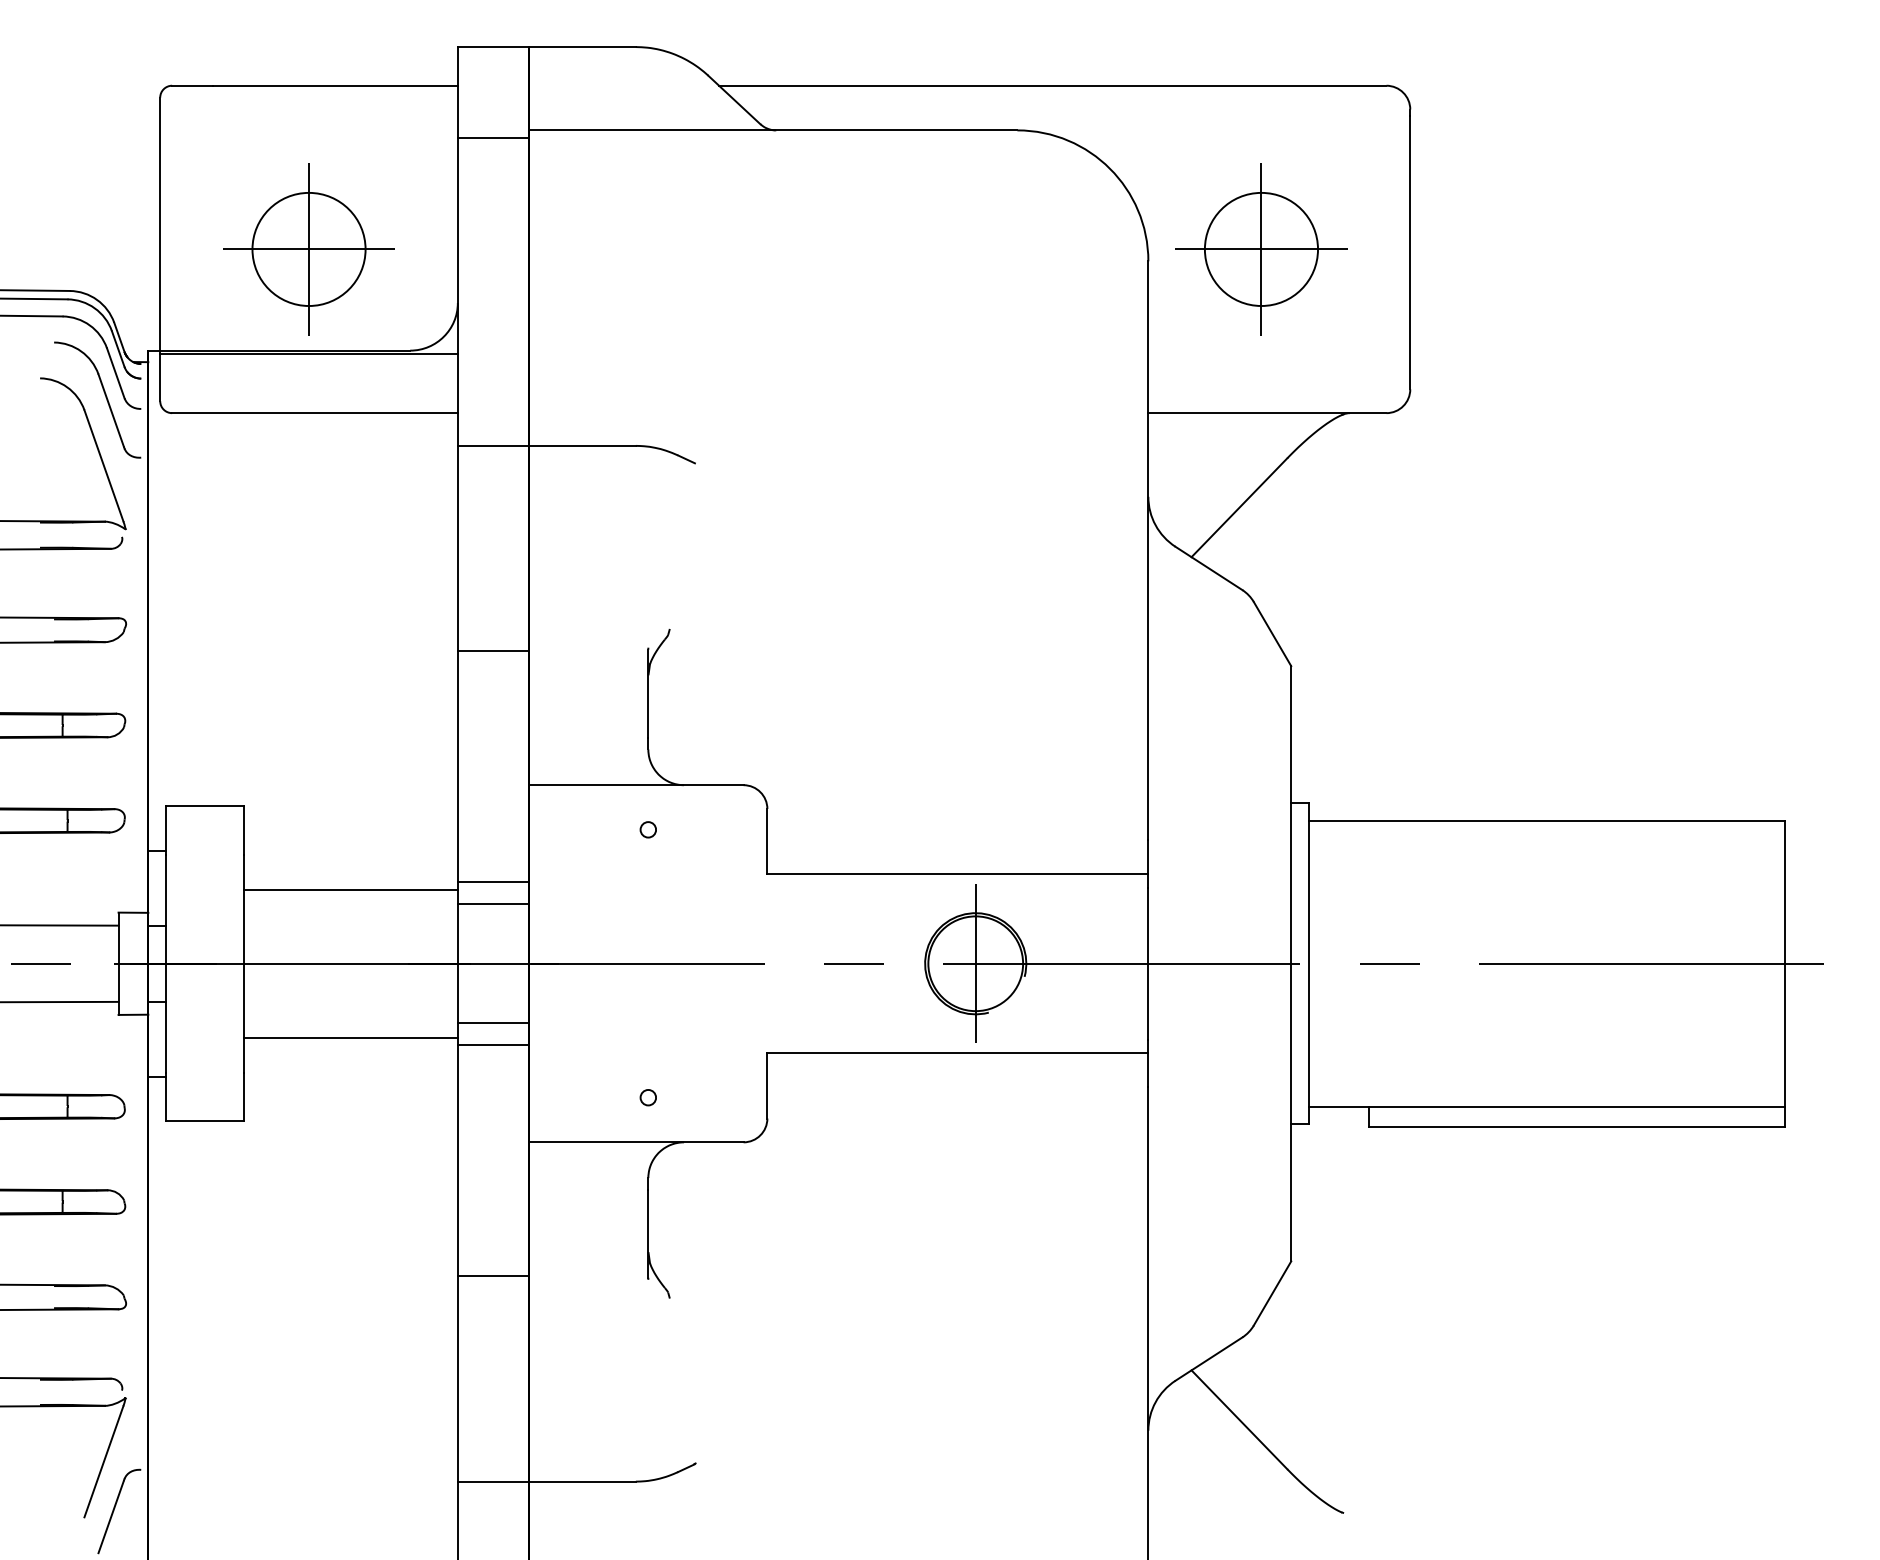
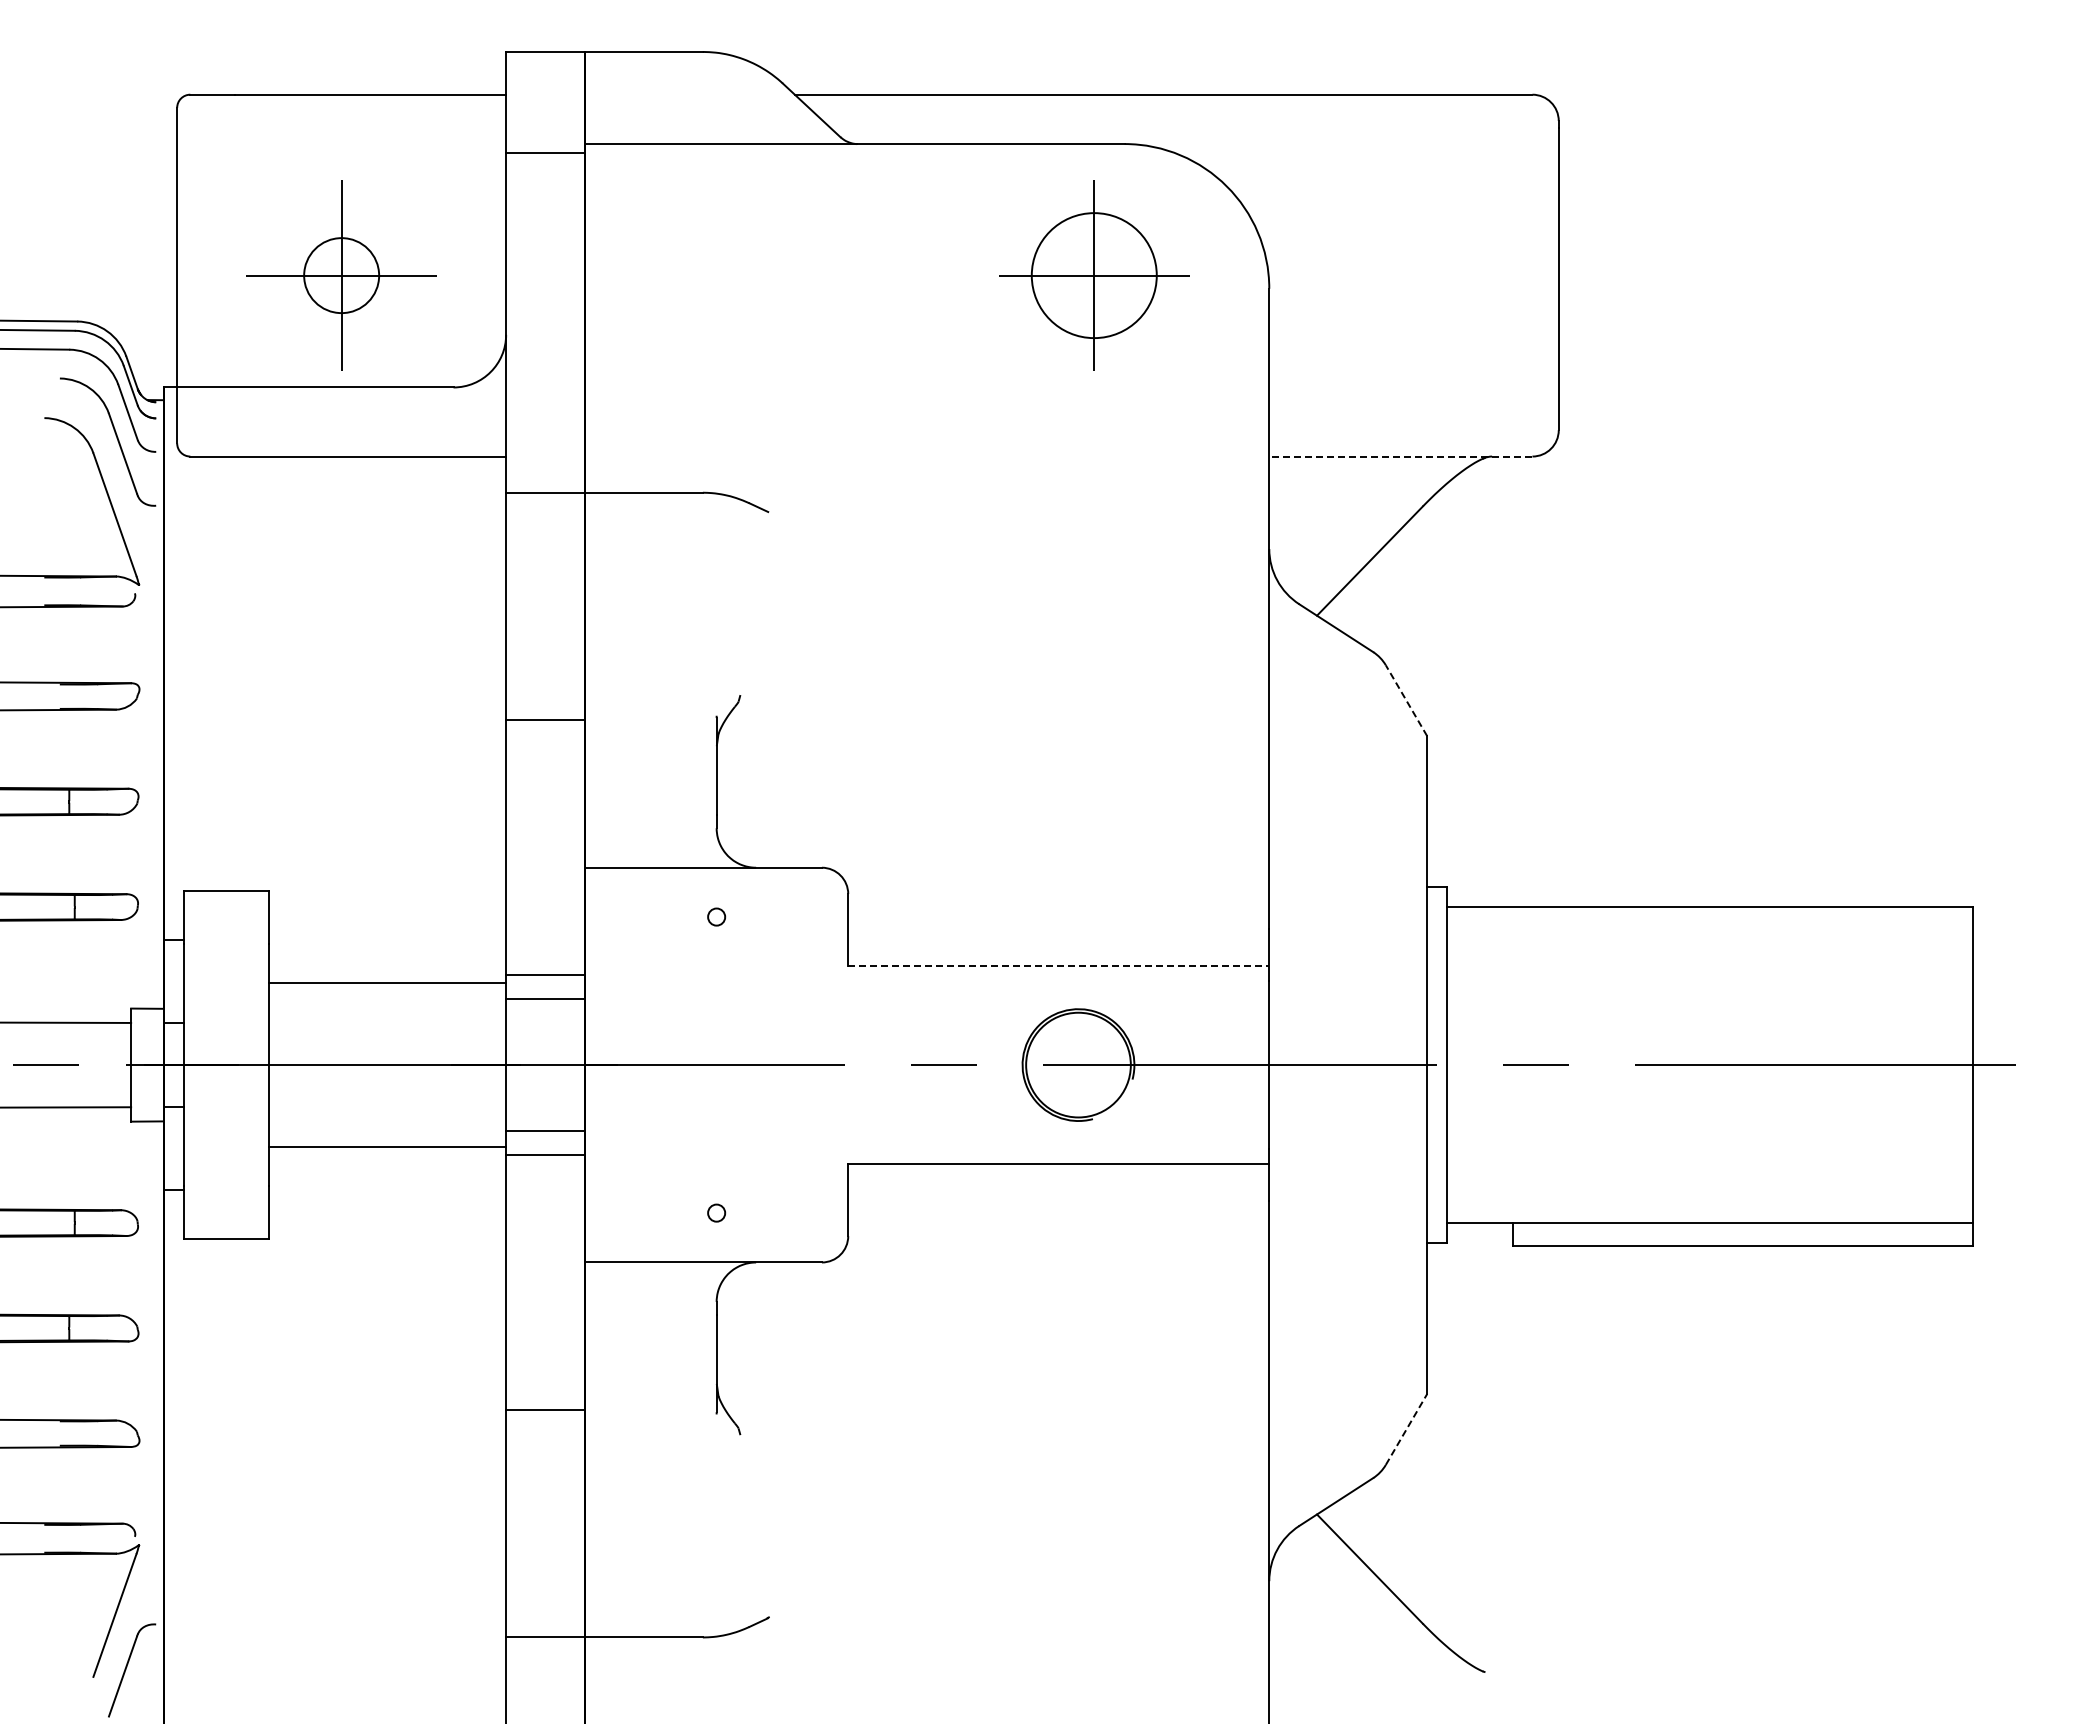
circle: (308, 249) -> (341, 275), size x0.6
part: (1261, 249) -> (1094, 275), moved
line: (308, 353) -> (341, 390), removed
line: (1267, 413) -> (1400, 456), solid -> dashed
line: (1272, 633) -> (1406, 700), solid -> dashed
line: (957, 874) -> (1058, 966), solid -> dashed
line: (975, 963) -> (1078, 1064), removed
line: (1272, 1293) -> (1406, 1429), solid -> dashed

